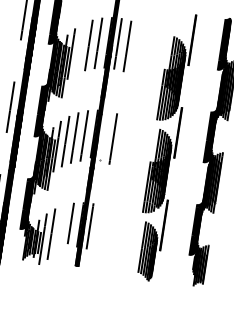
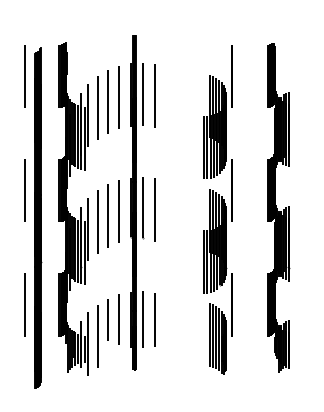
line: (79, 48) -> (97, 107), added
line: (103, 135) -> (142, 207), added
line: (62, 221) -> (108, 319), added
line: (99, 227) -> (154, 319), added

